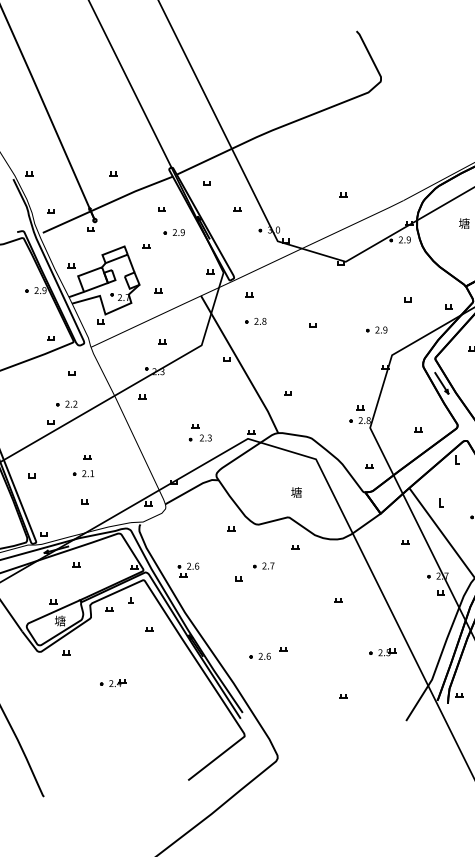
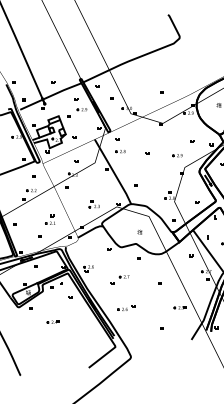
part: (81, 465) -> (49, 219), moved
part: (253, 571) -> (119, 279), moved

